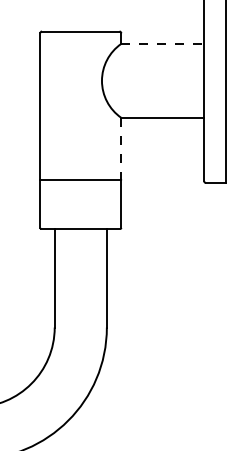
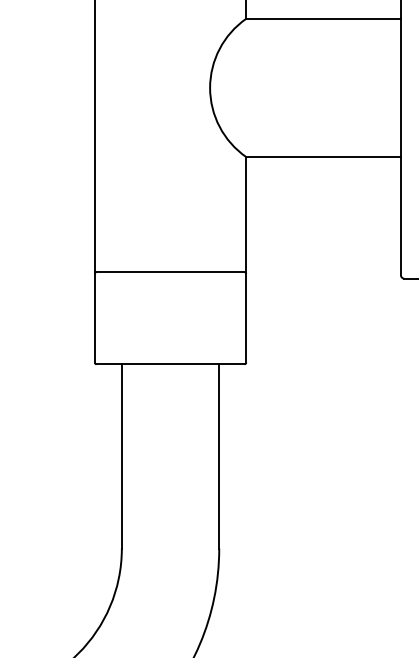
line: (163, 43) -> (324, 18), dashed -> solid
line: (121, 148) -> (246, 214), dashed -> solid

